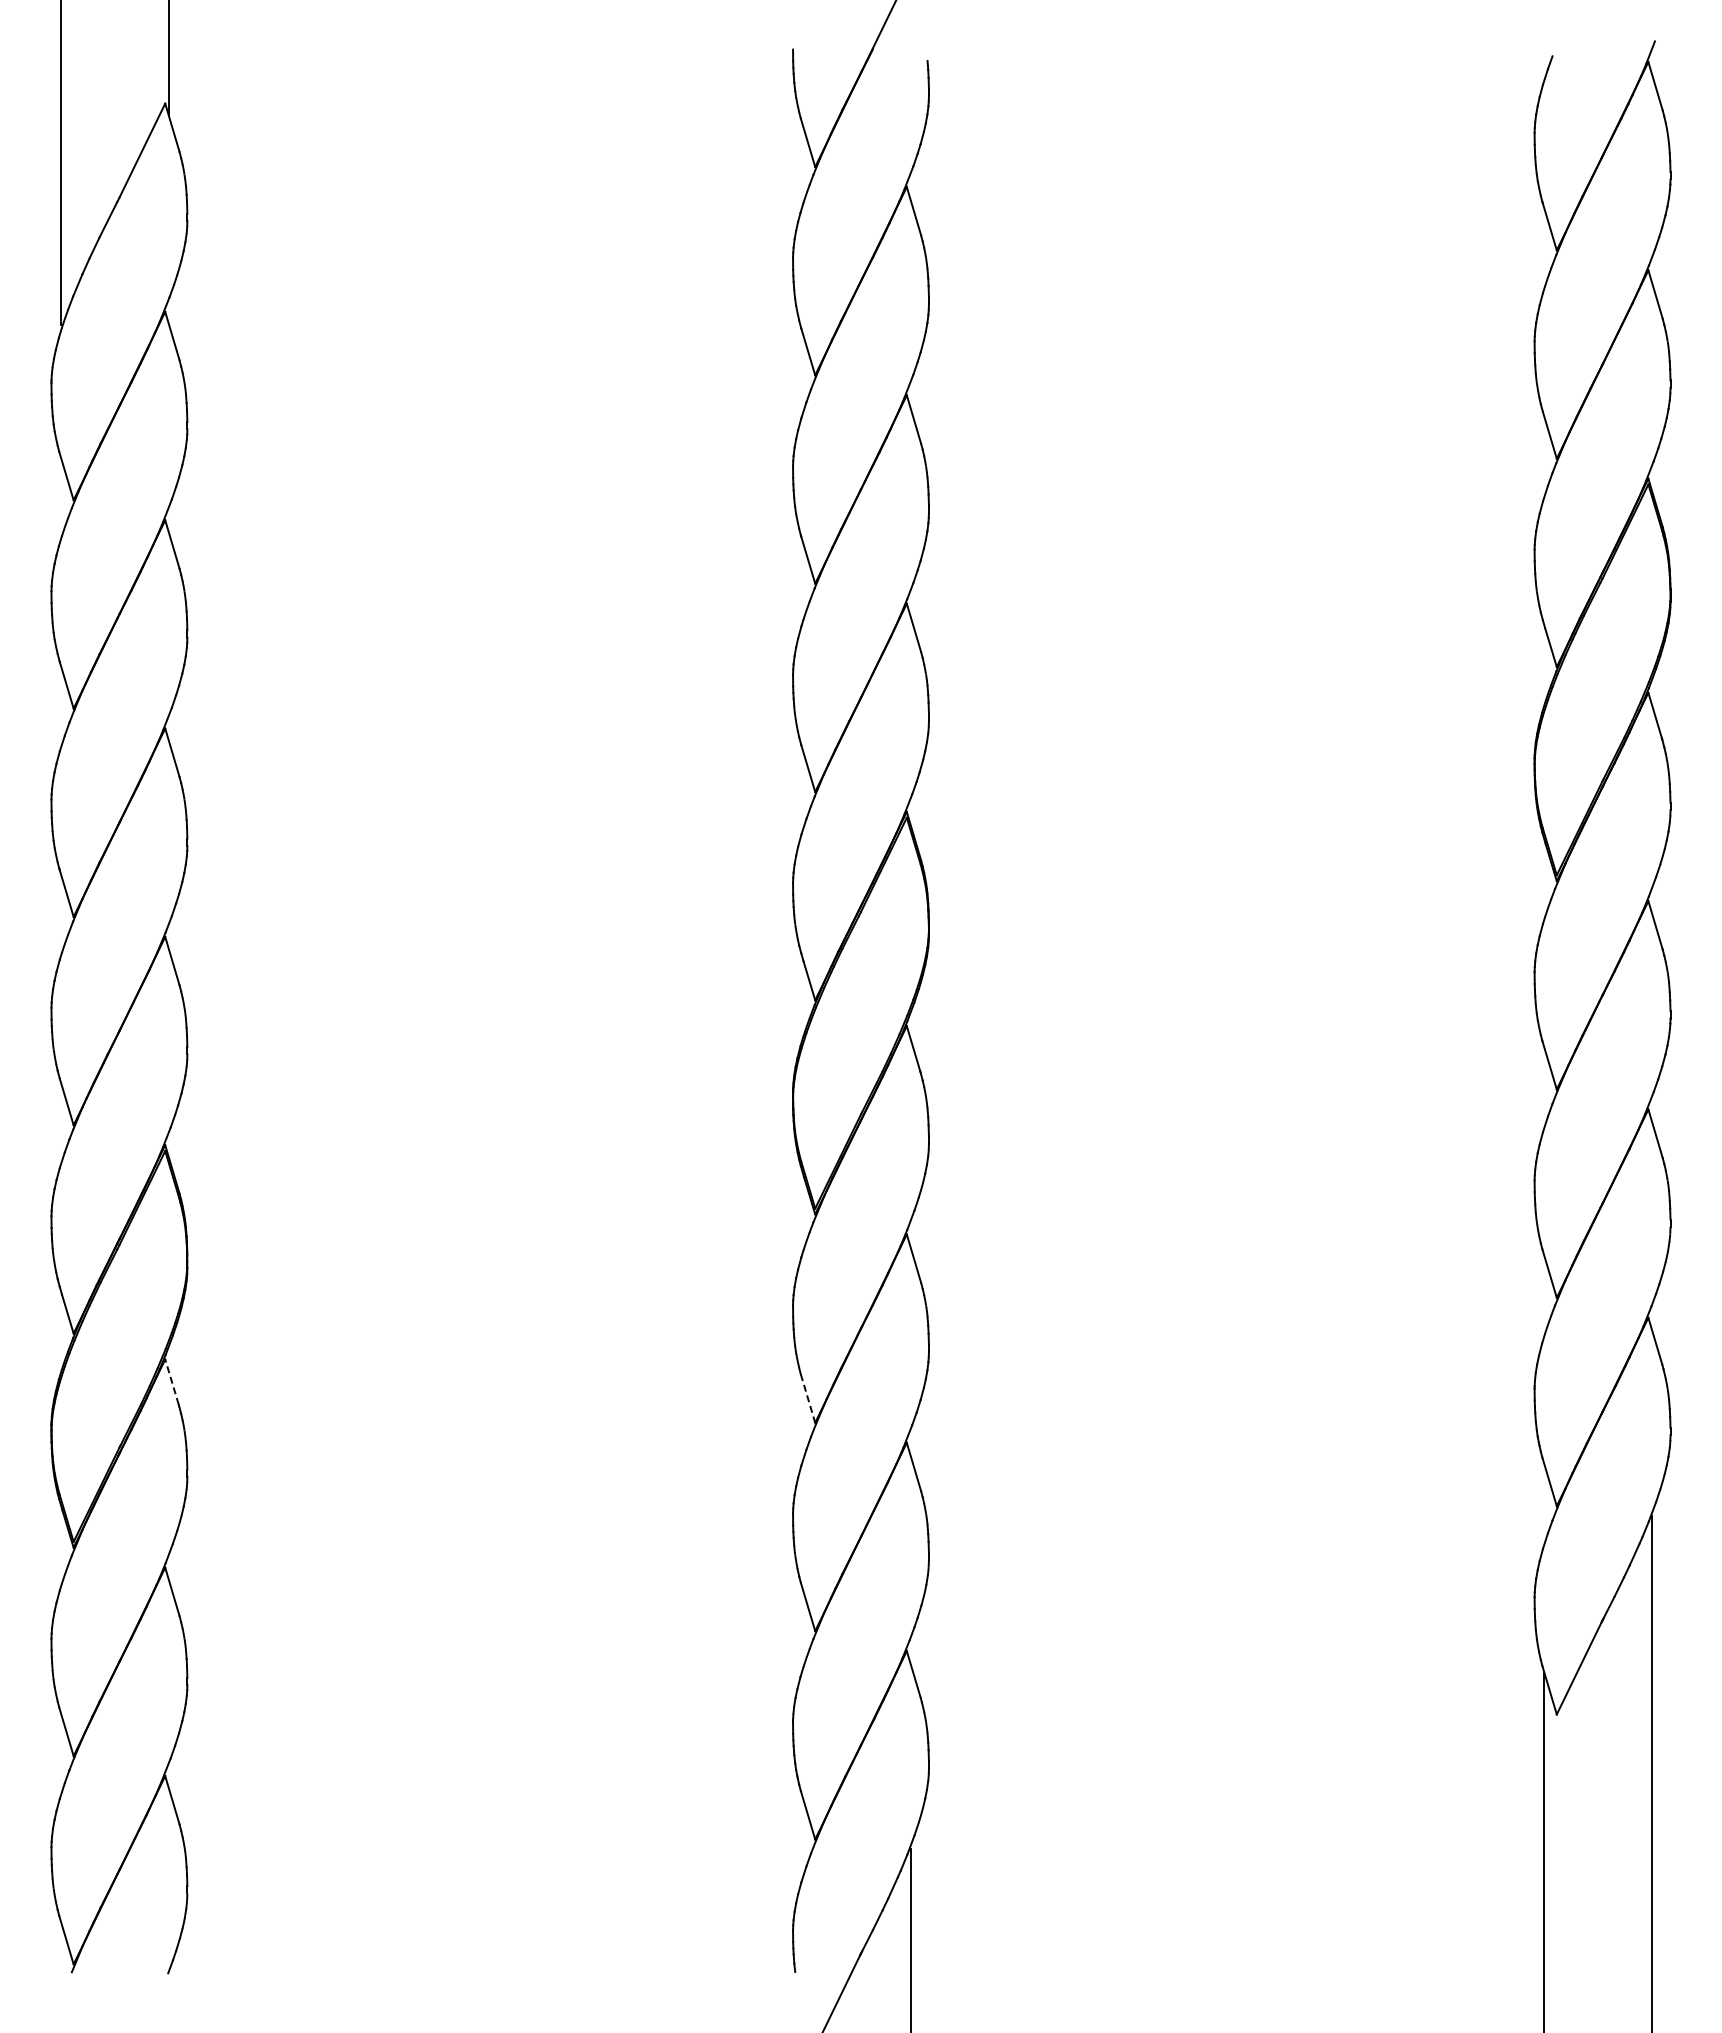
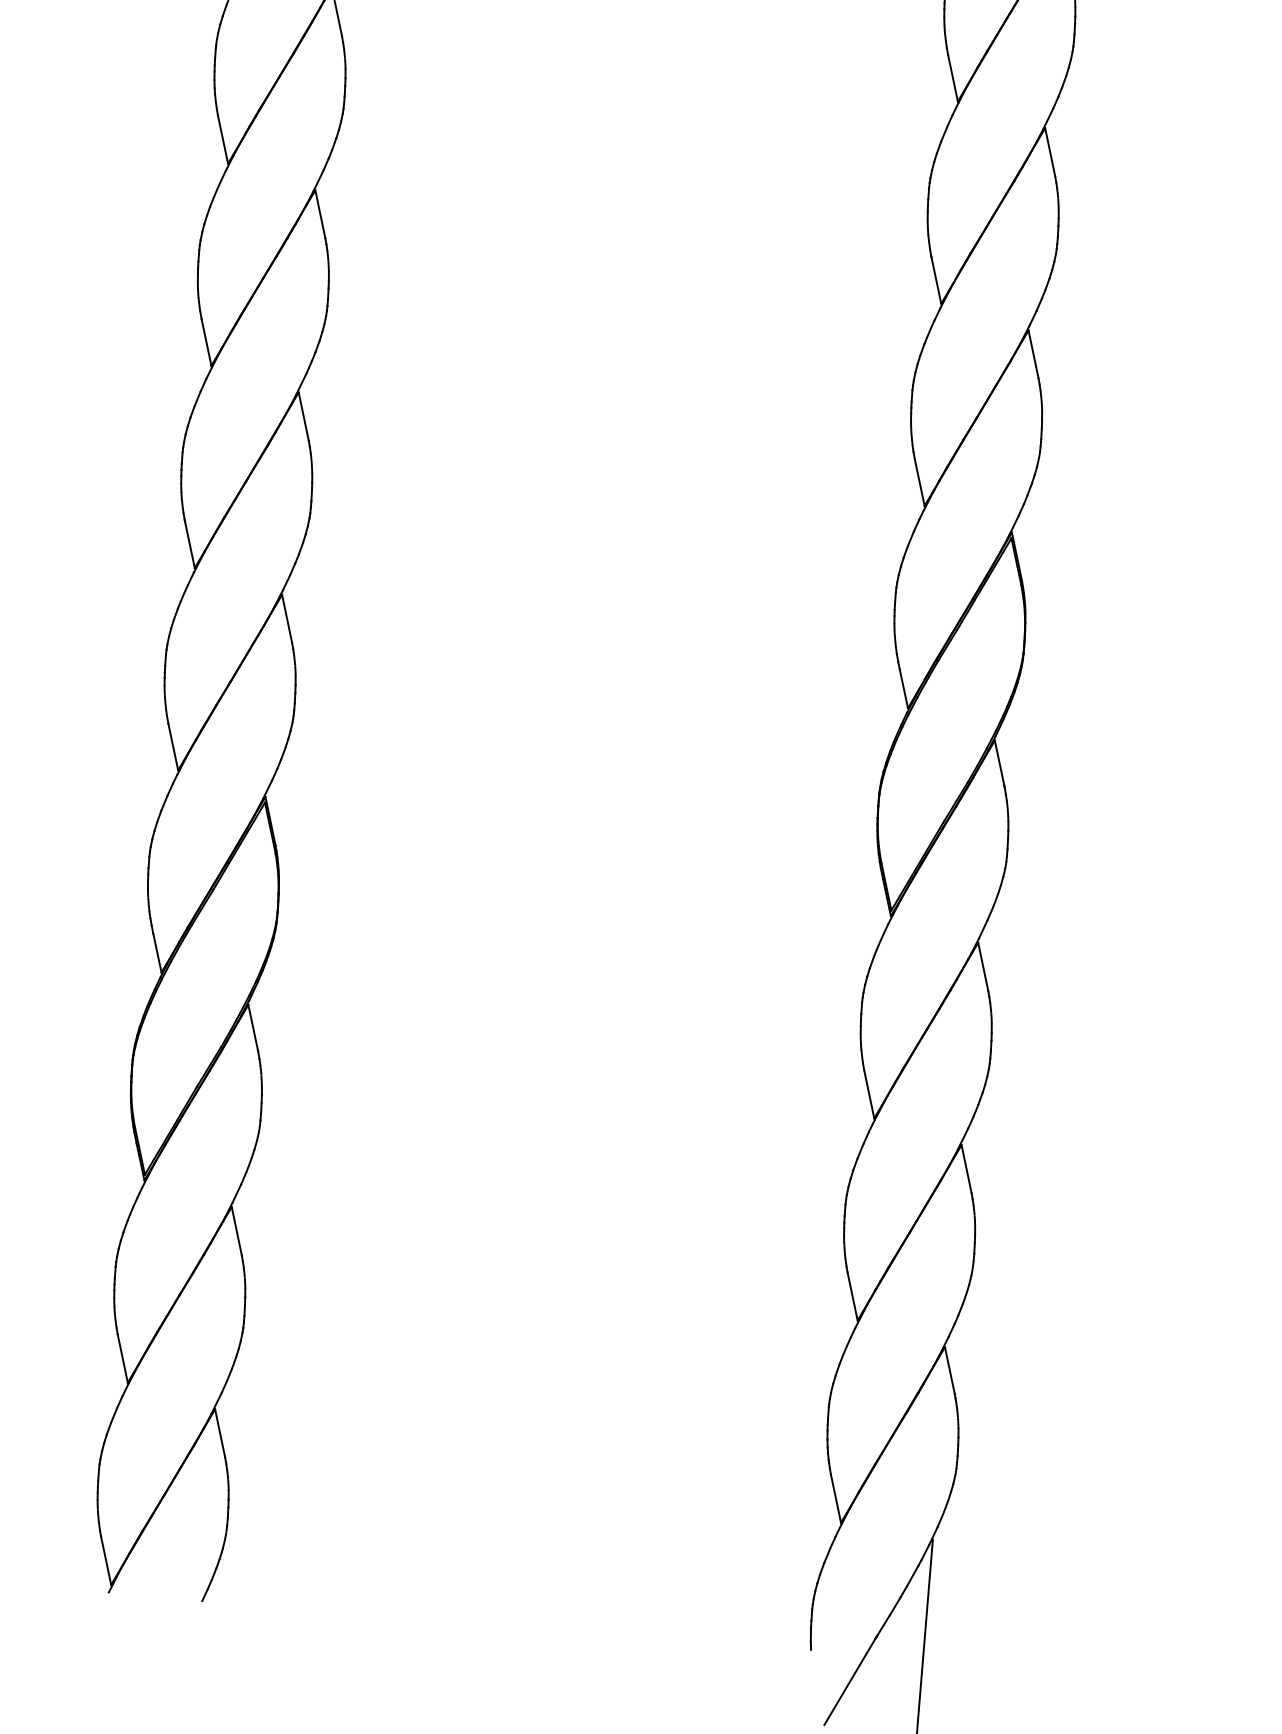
line: (172, 1382) -> (253, 1027), dashed -> solid
line: (808, 1399) -> (869, 1095), dashed -> solid

